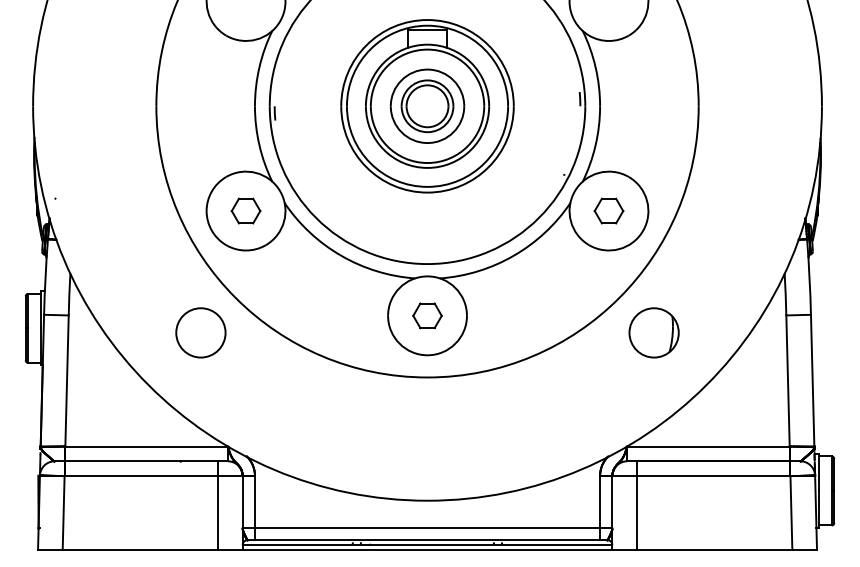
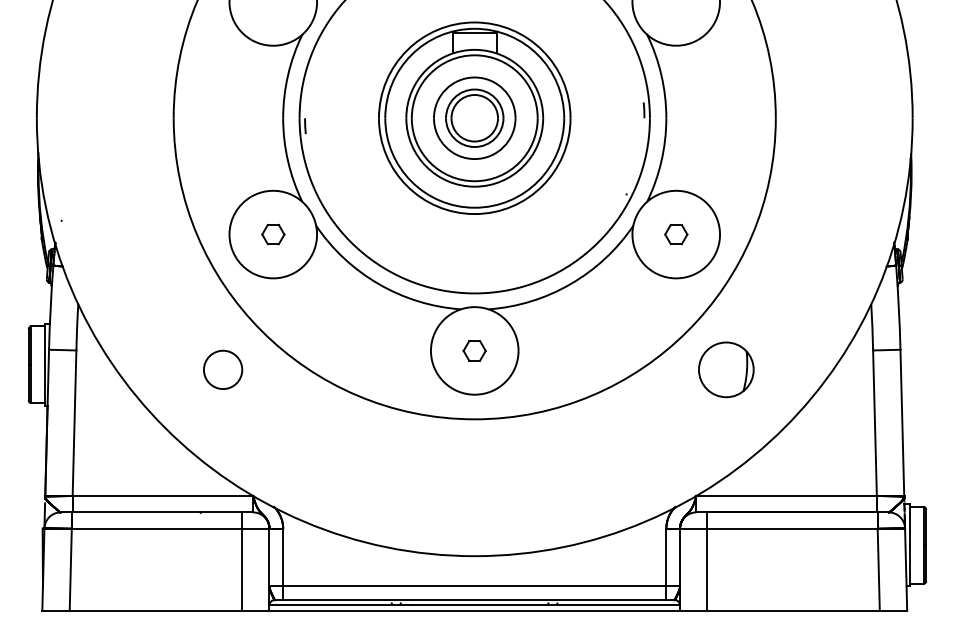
part: (246, 210) -> (273, 234), size x0.7
part: (609, 210) -> (676, 234), size x0.7
part: (427, 315) -> (474, 350), size x0.7
part: (200, 332) -> (222, 369), size x0.7

